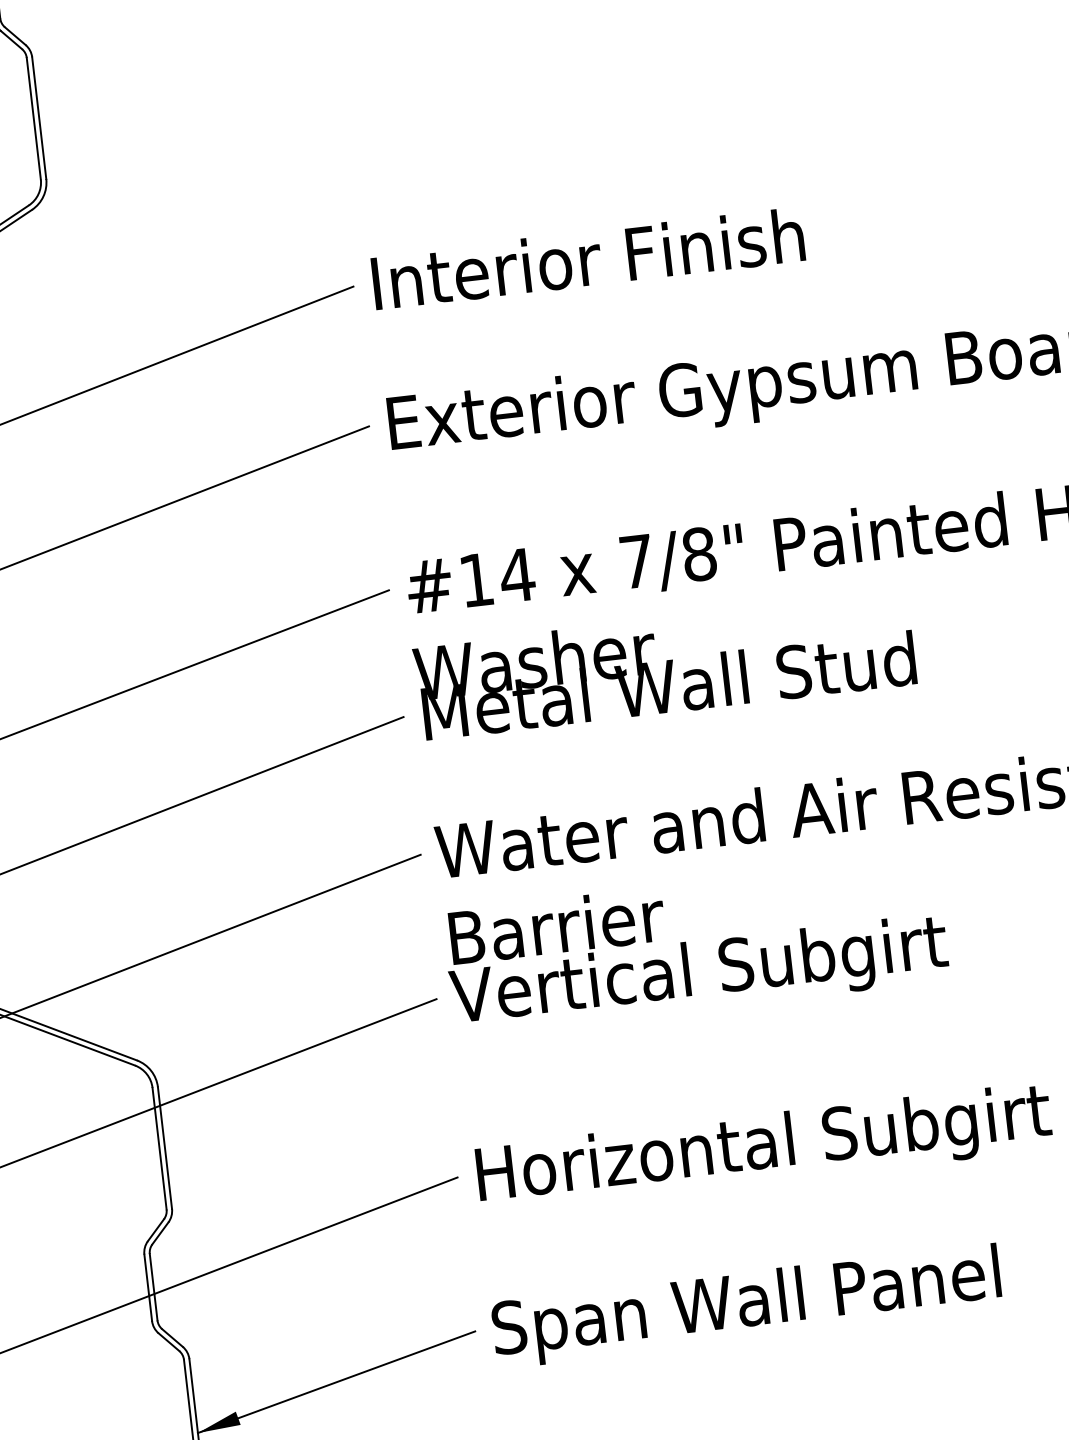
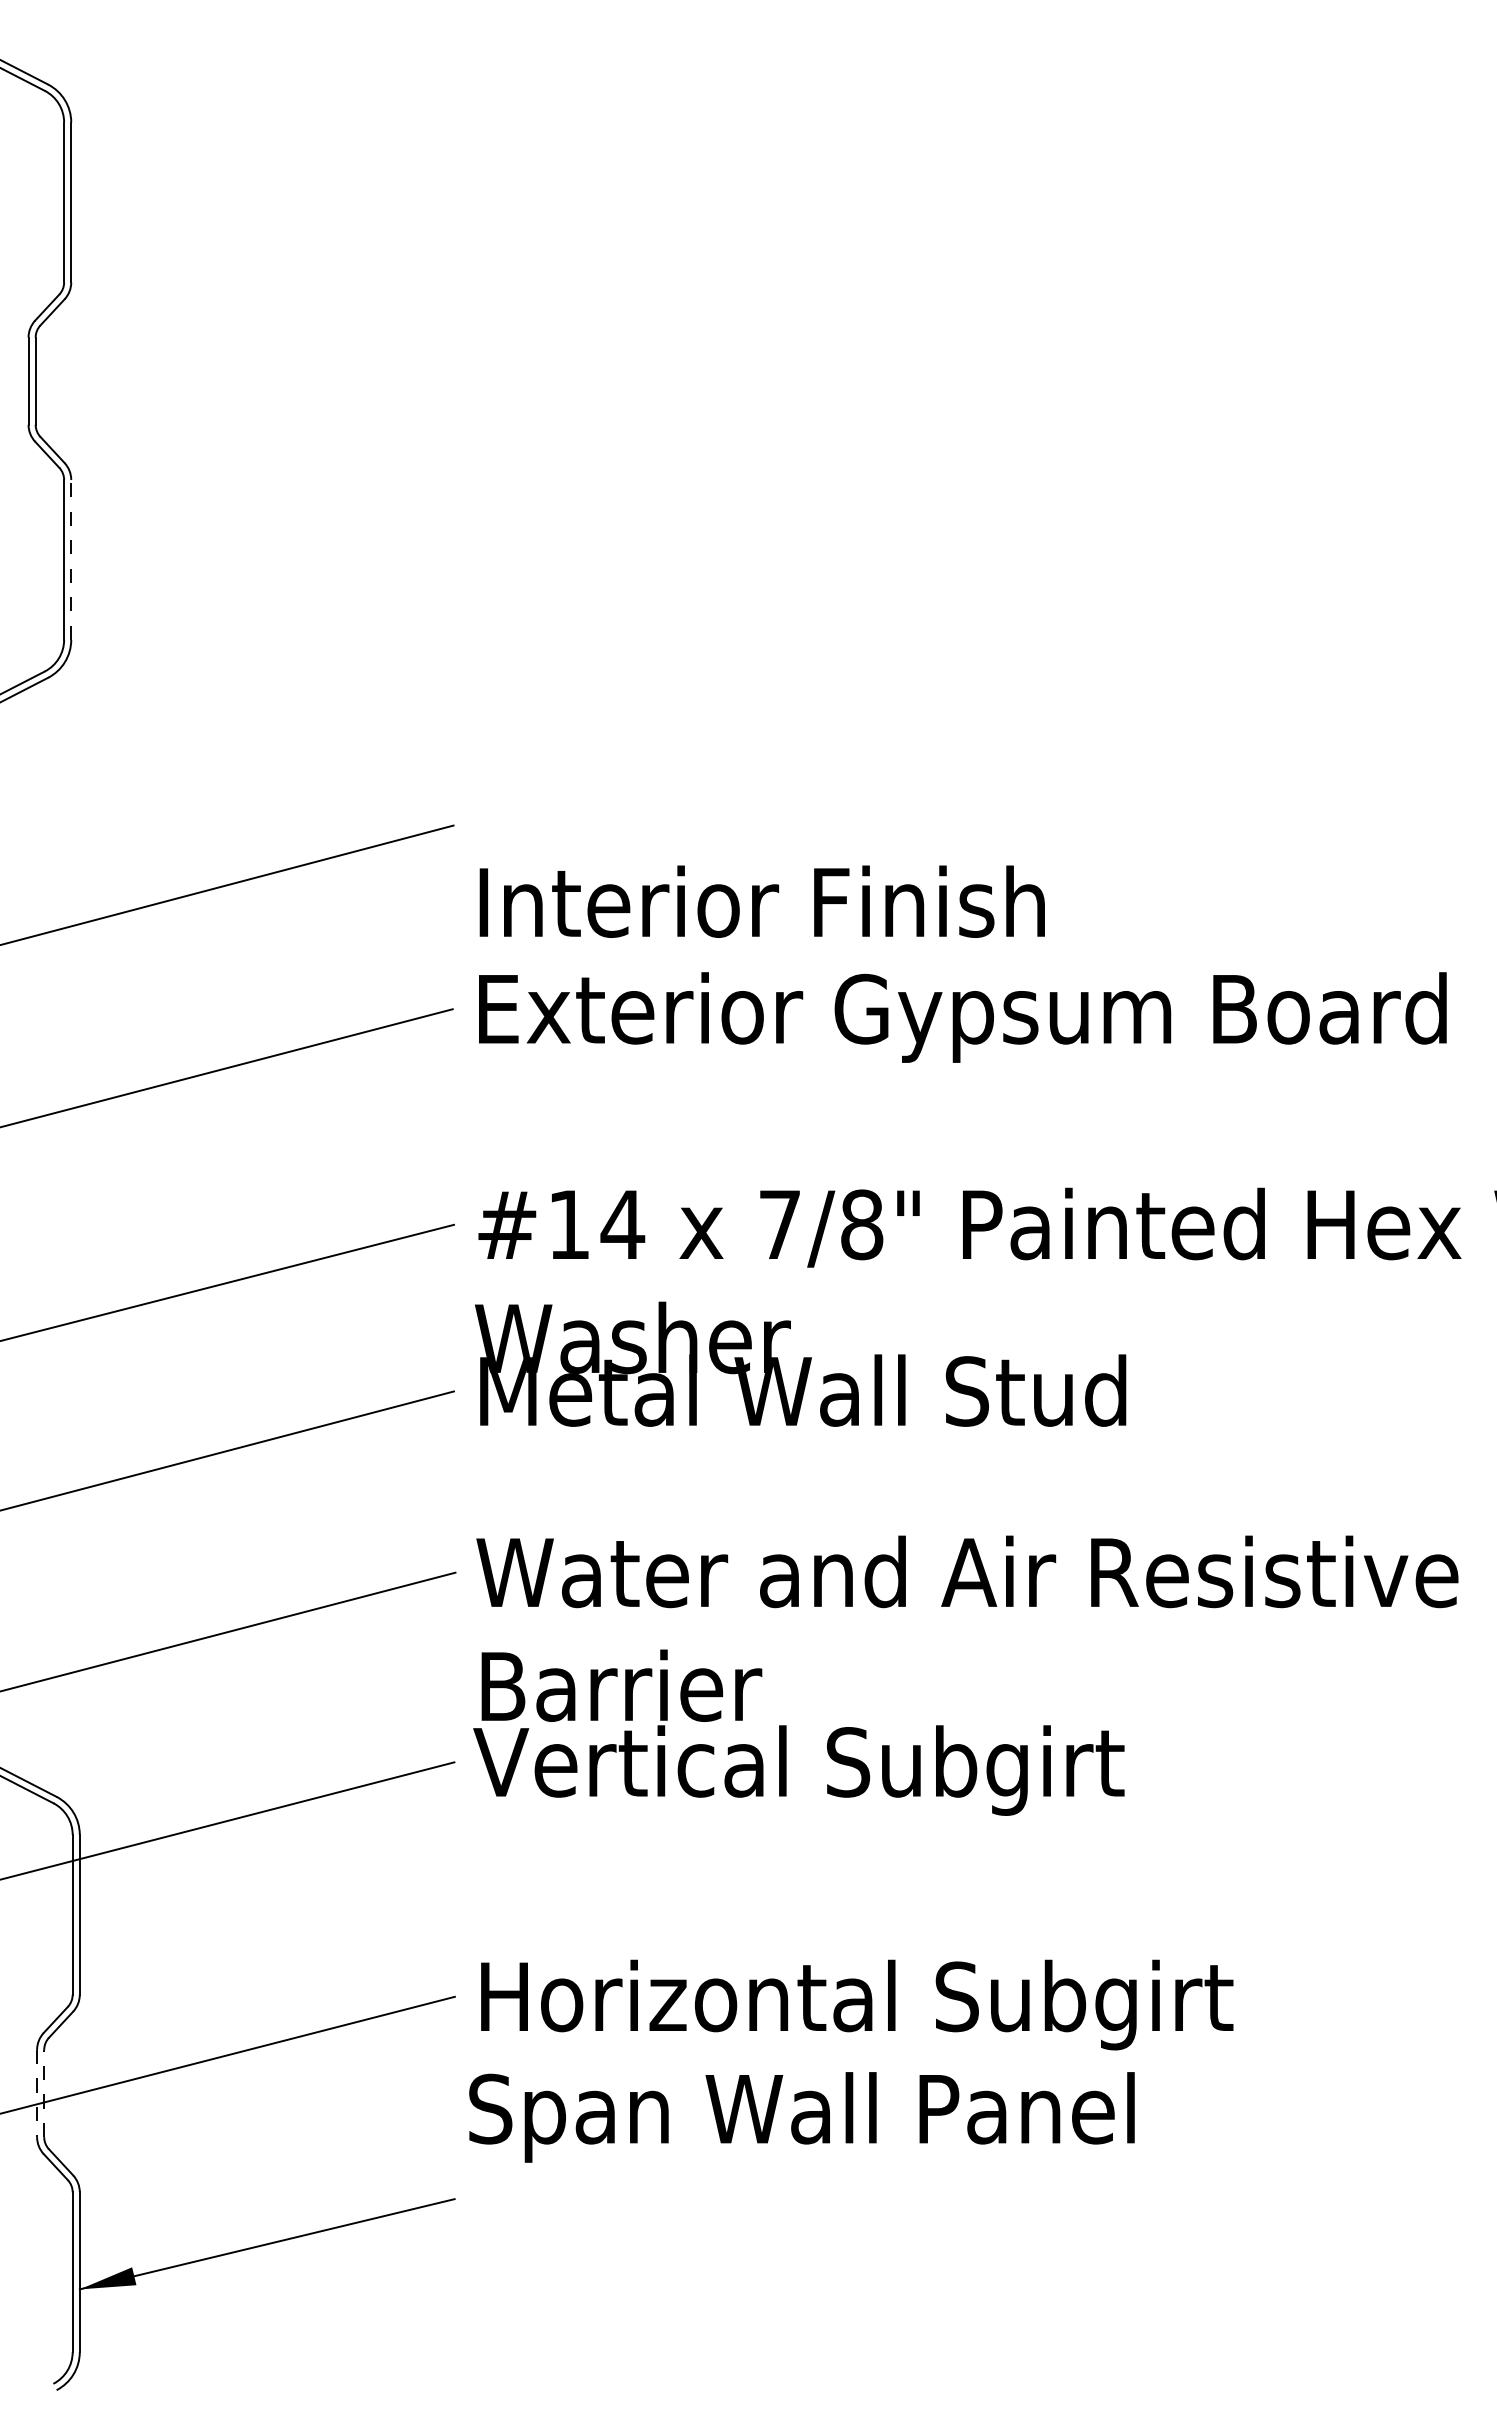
line: (39, 117) -> (71, 559), solid -> dashed
text: (587, 258) -> (761, 901), moved
line: (148, 1287) -> (37, 2093), solid -> dashed
line: (153, 1287) -> (44, 2093), solid -> dashed
text: (746, 1306) -> (801, 2117), moved

